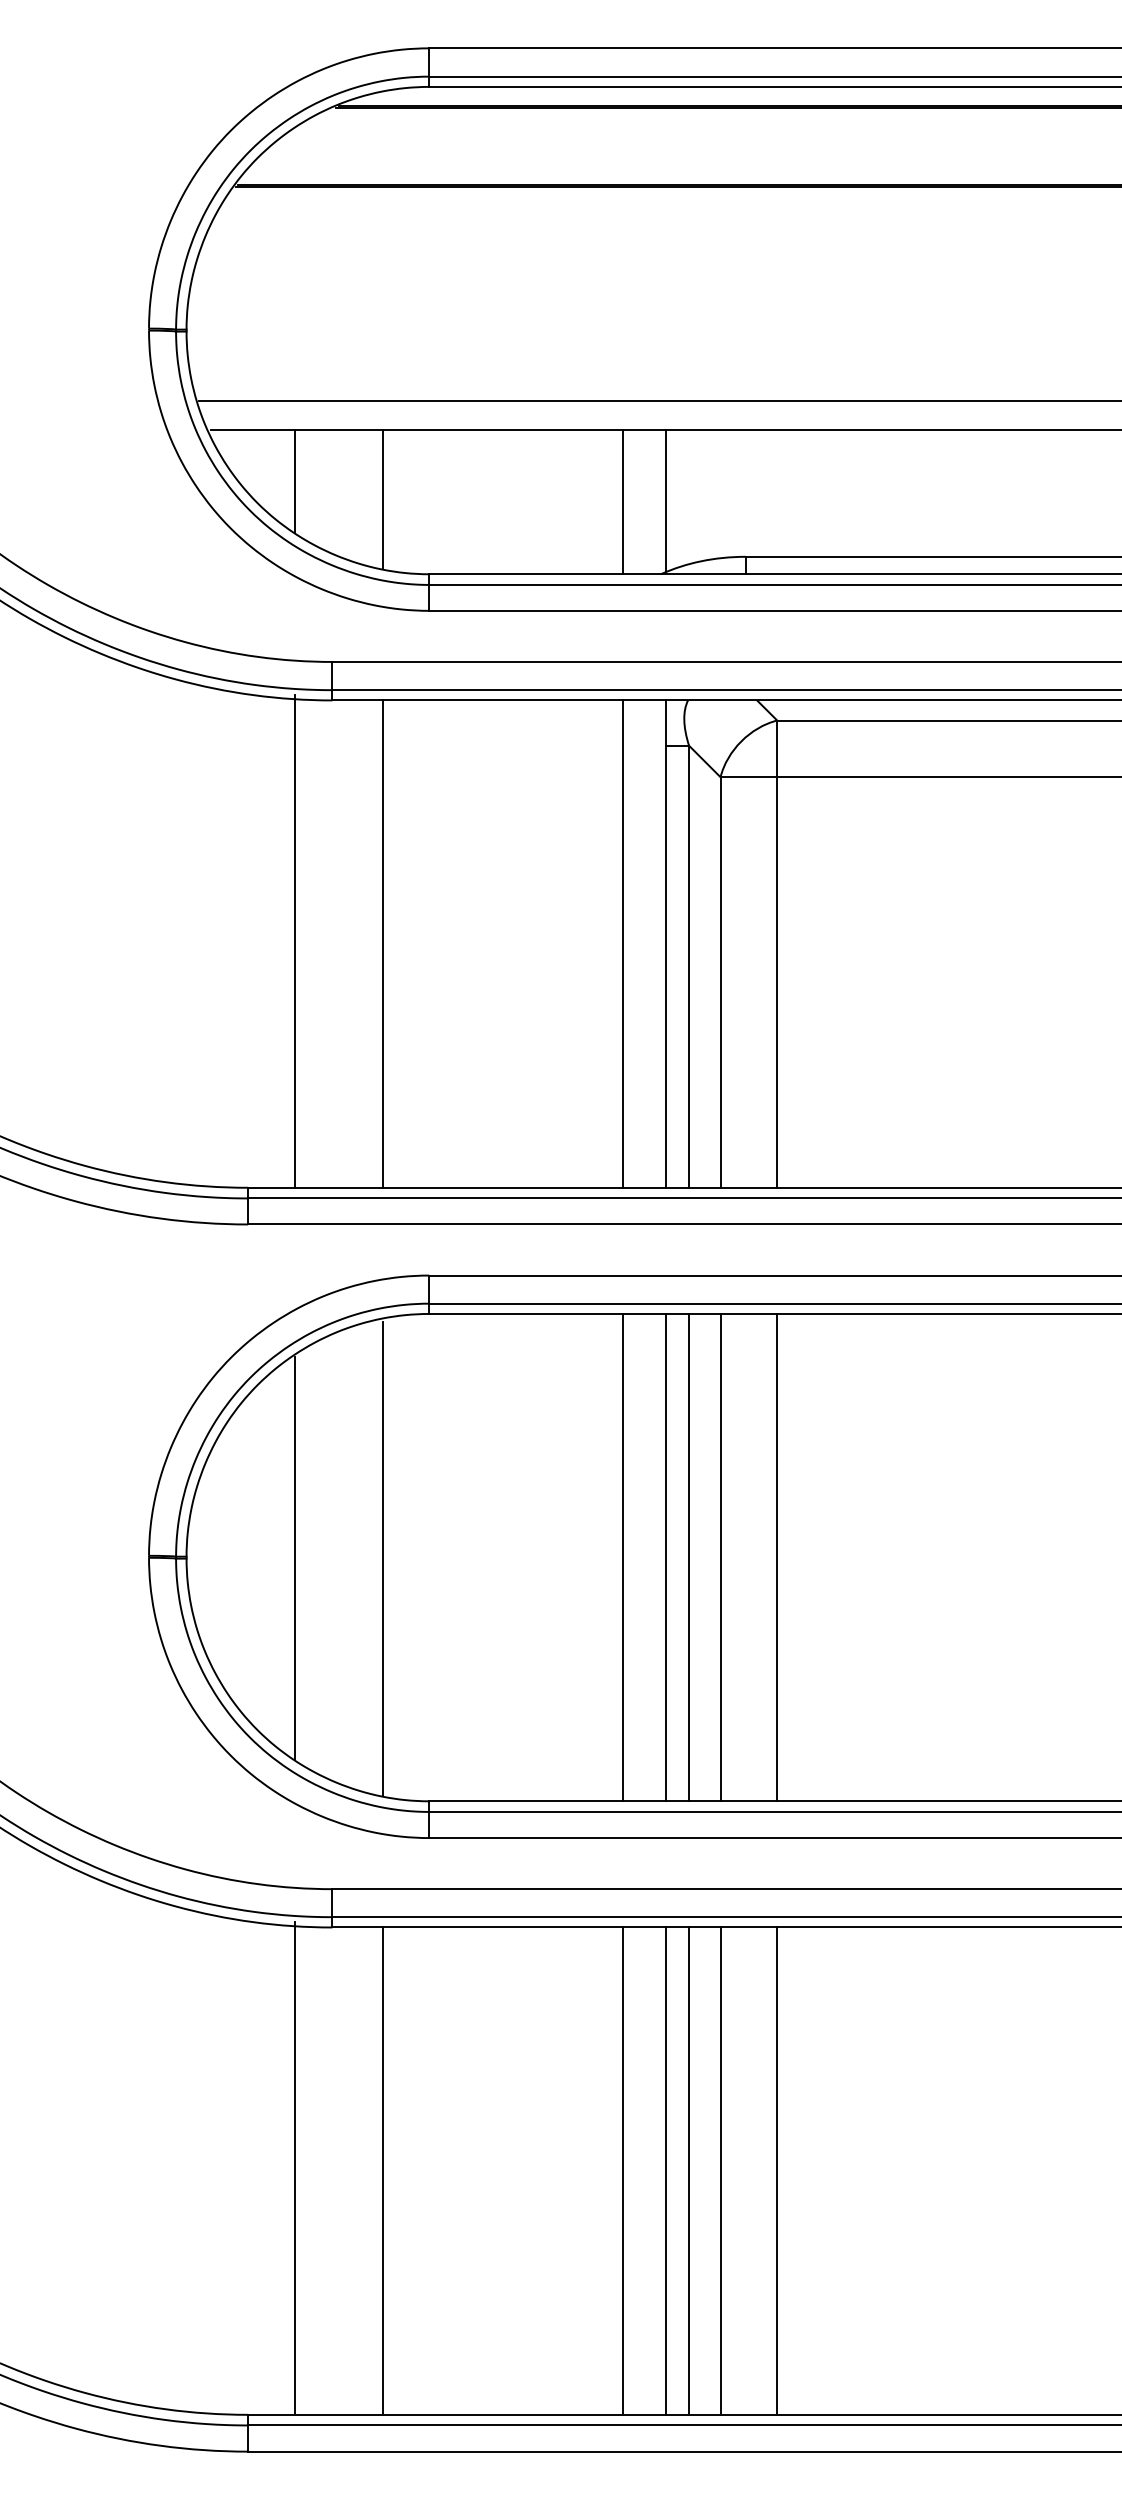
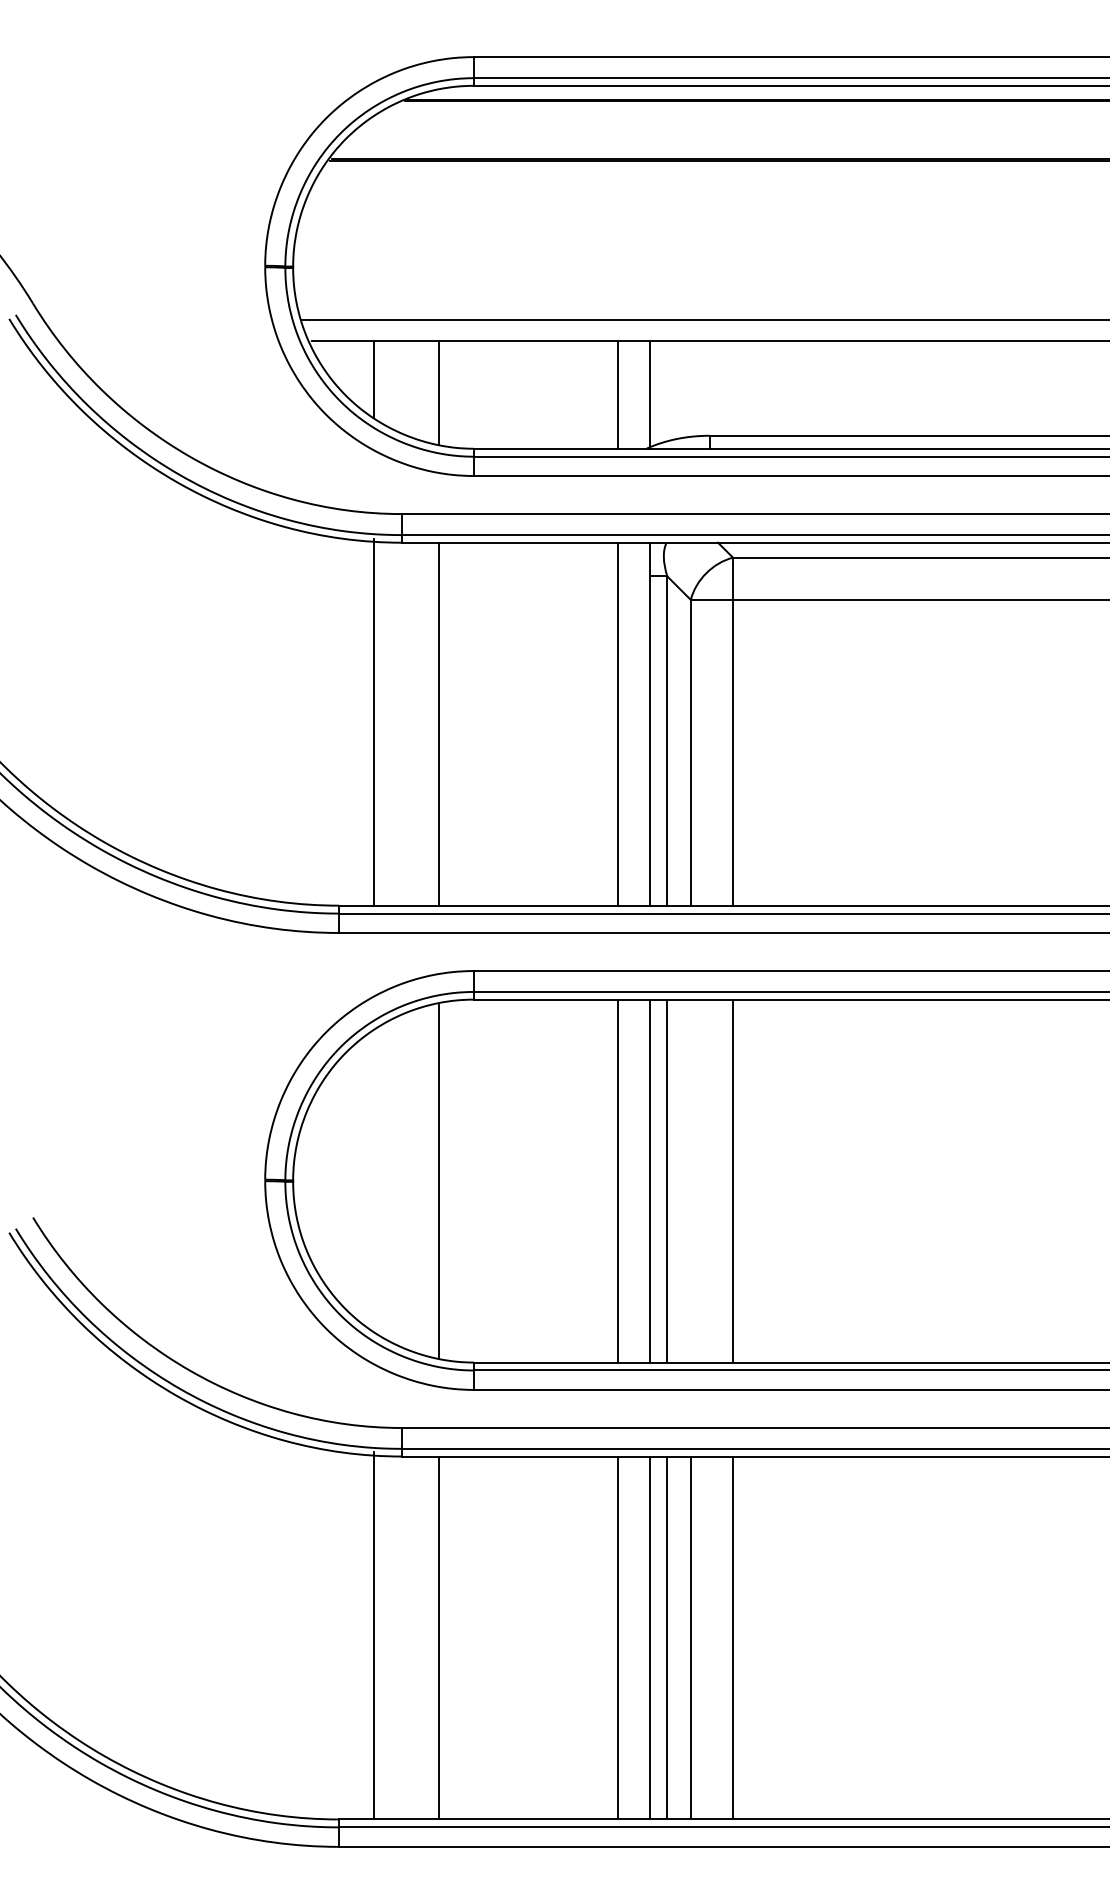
line: (720, 1556) -> (690, 1180), removed
line: (295, 1558) -> (374, 1181), removed

